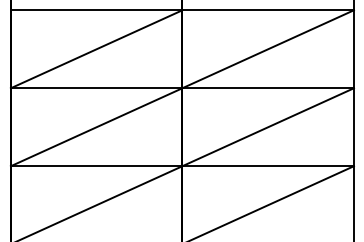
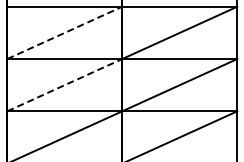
line: (97, 48) -> (65, 32), solid -> dashed
line: (97, 126) -> (65, 84), solid -> dashed

